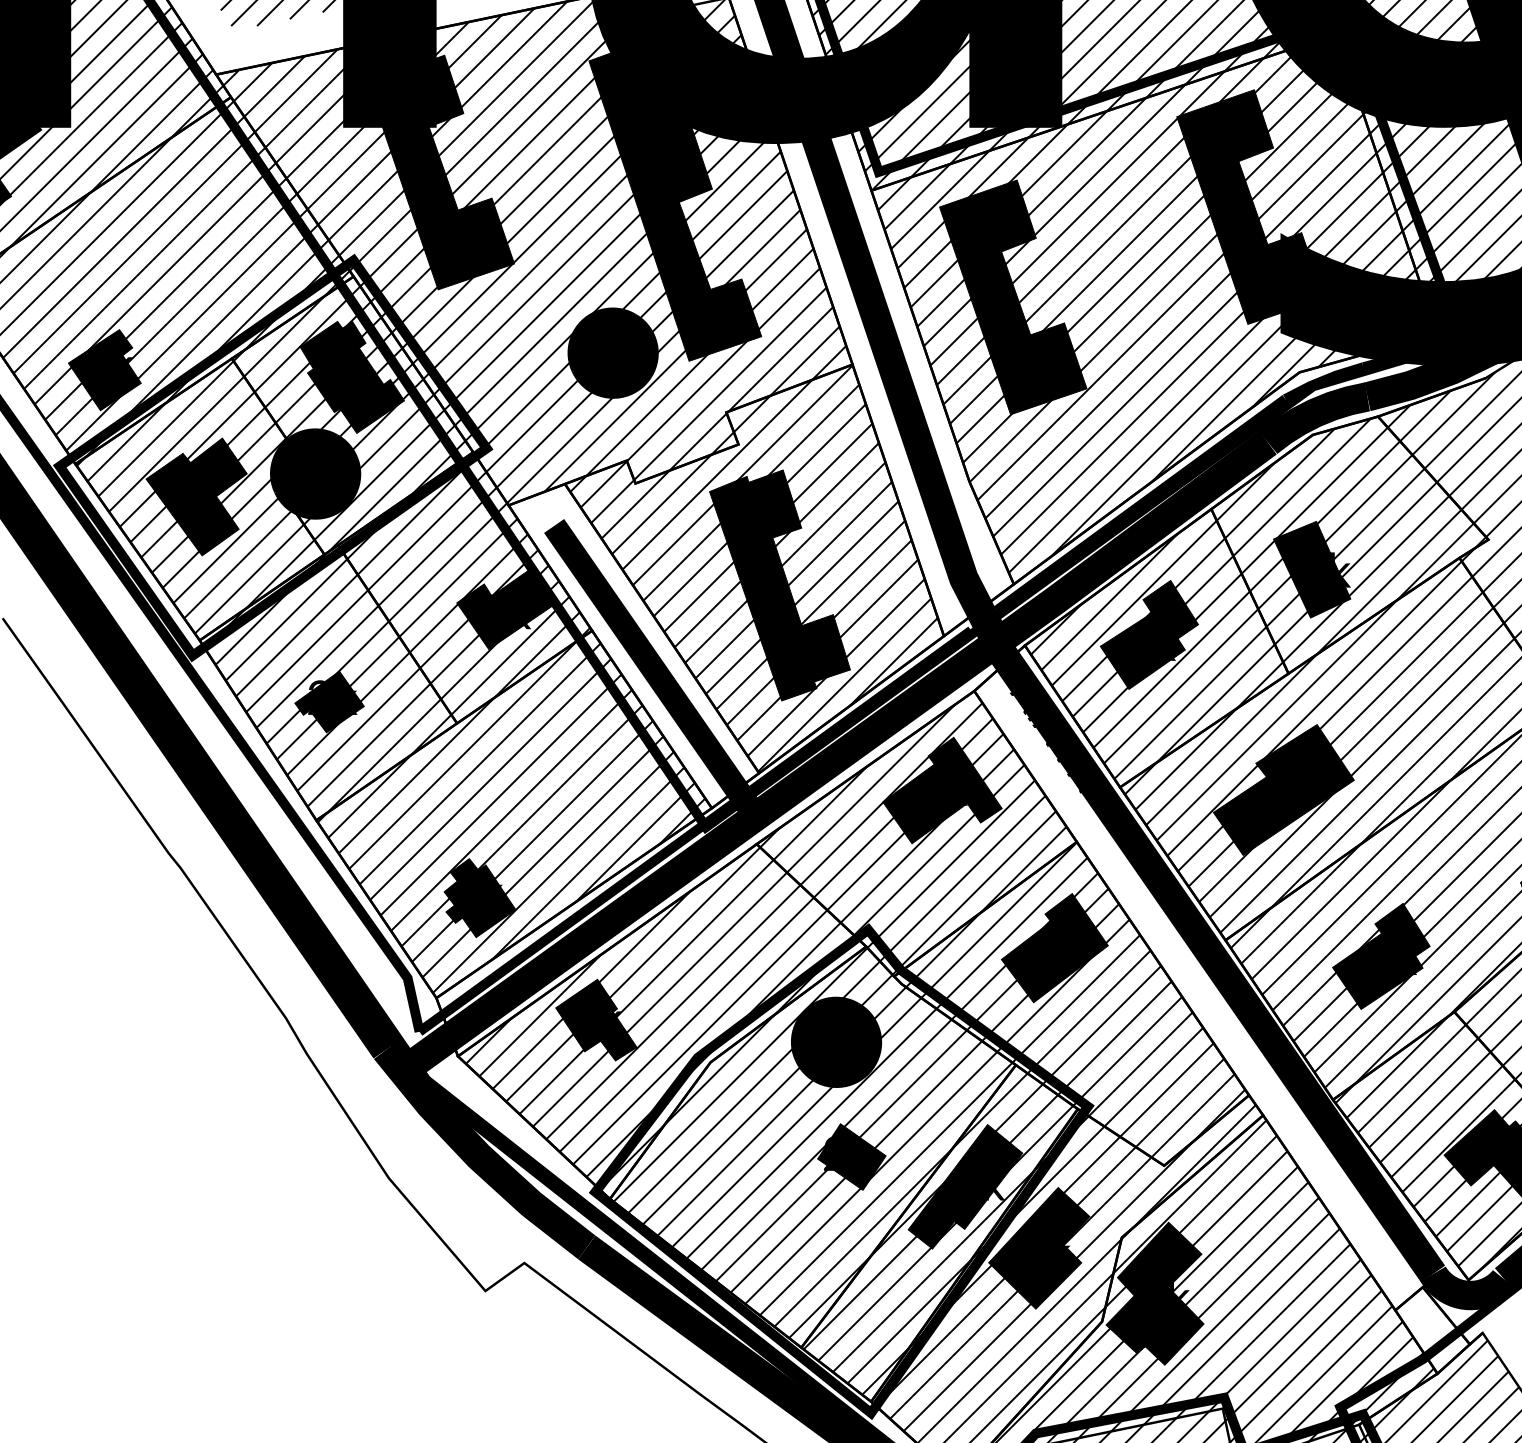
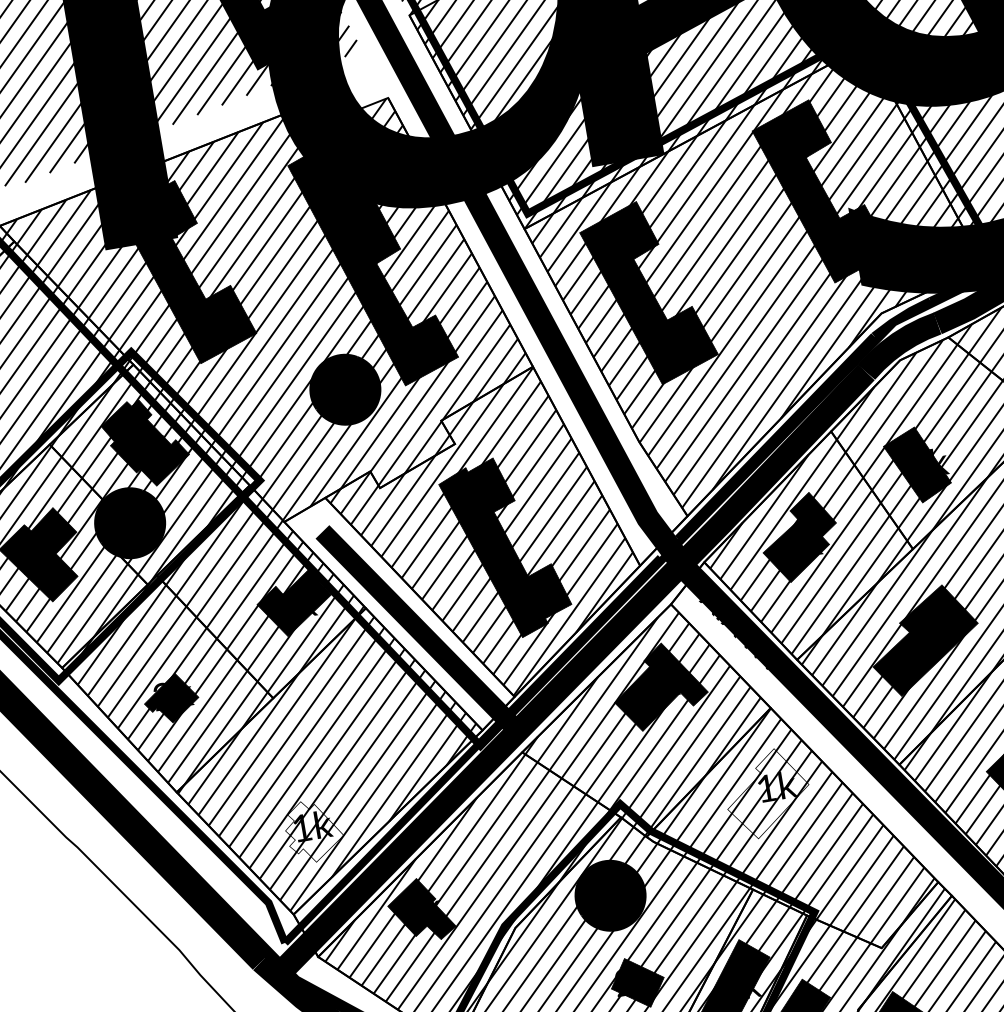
fill: (479, 897) -> (313, 830), removed
fill: (1054, 947) -> (767, 793), removed

